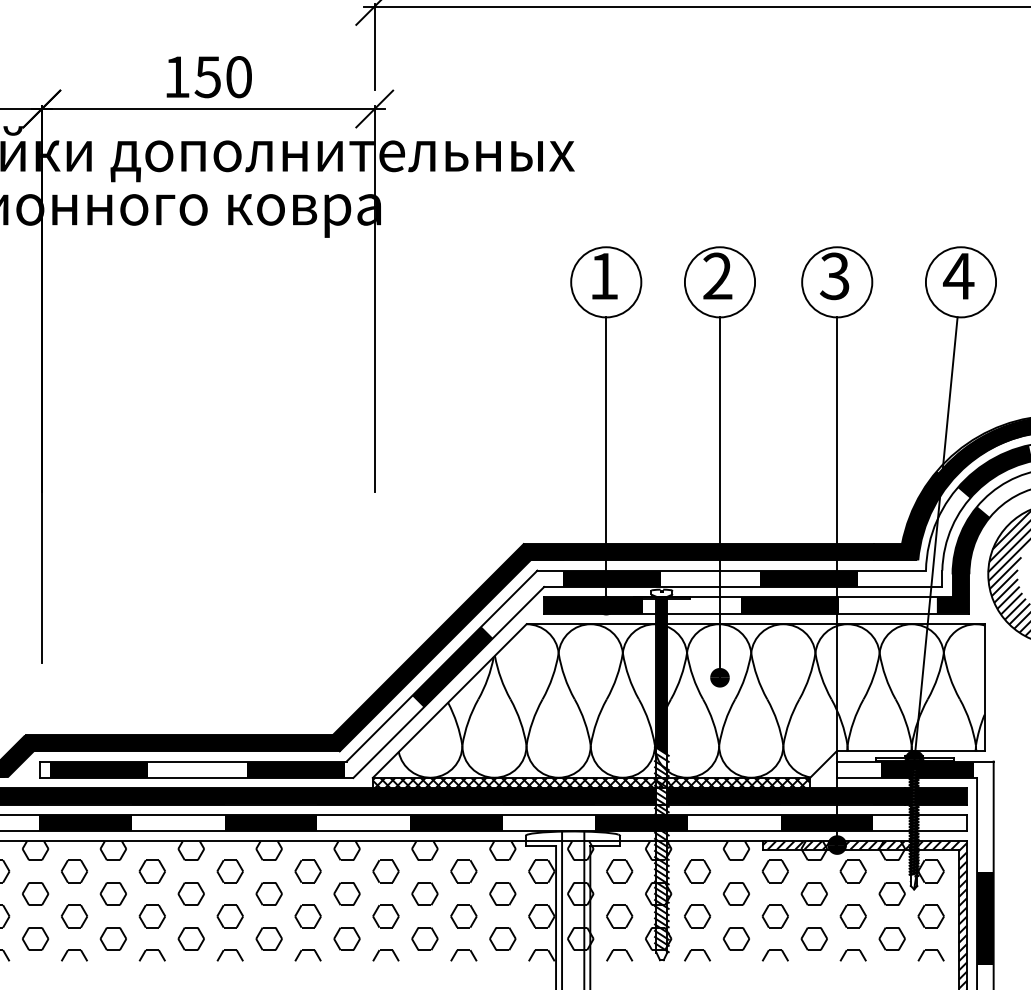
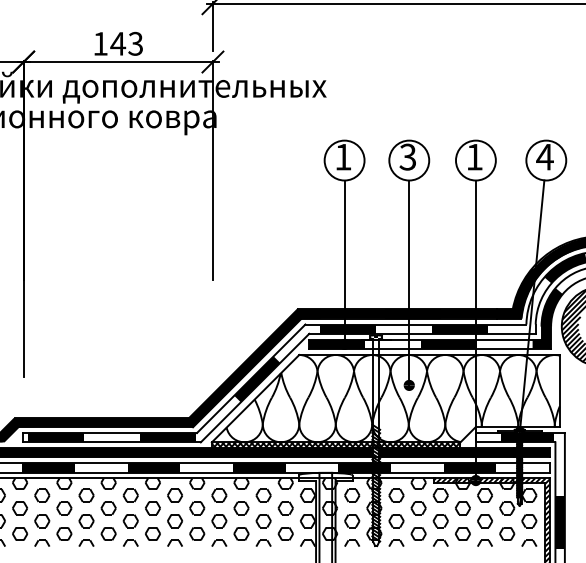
text: (222, 76) -> (126, 43), 150 -> 143
text: (834, 275) -> (474, 156), 3 -> 1
text: (716, 276) -> (407, 157), 2 -> 3
fill: (662, 676) -> (376, 384), removed

